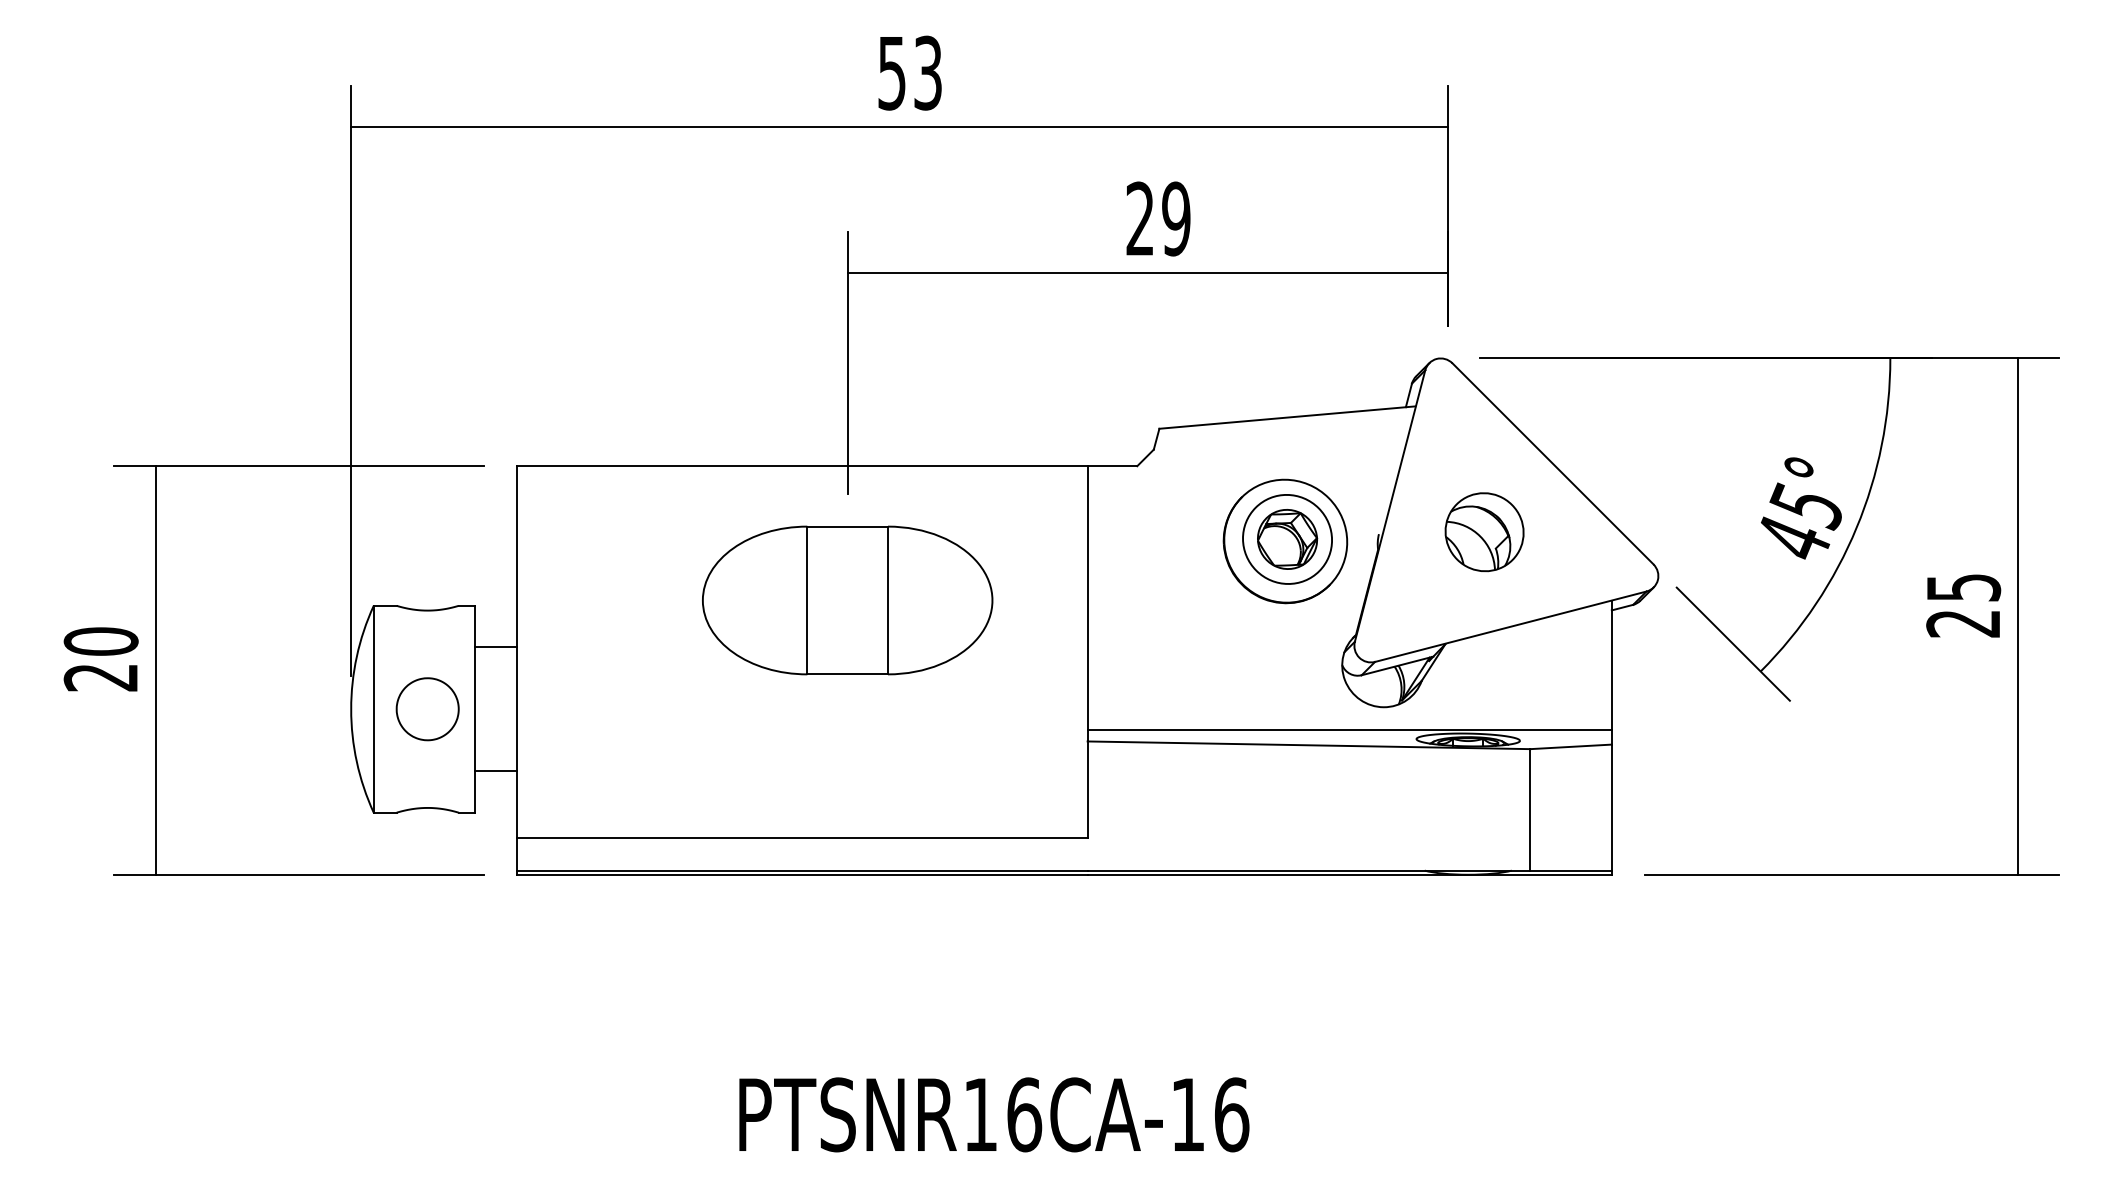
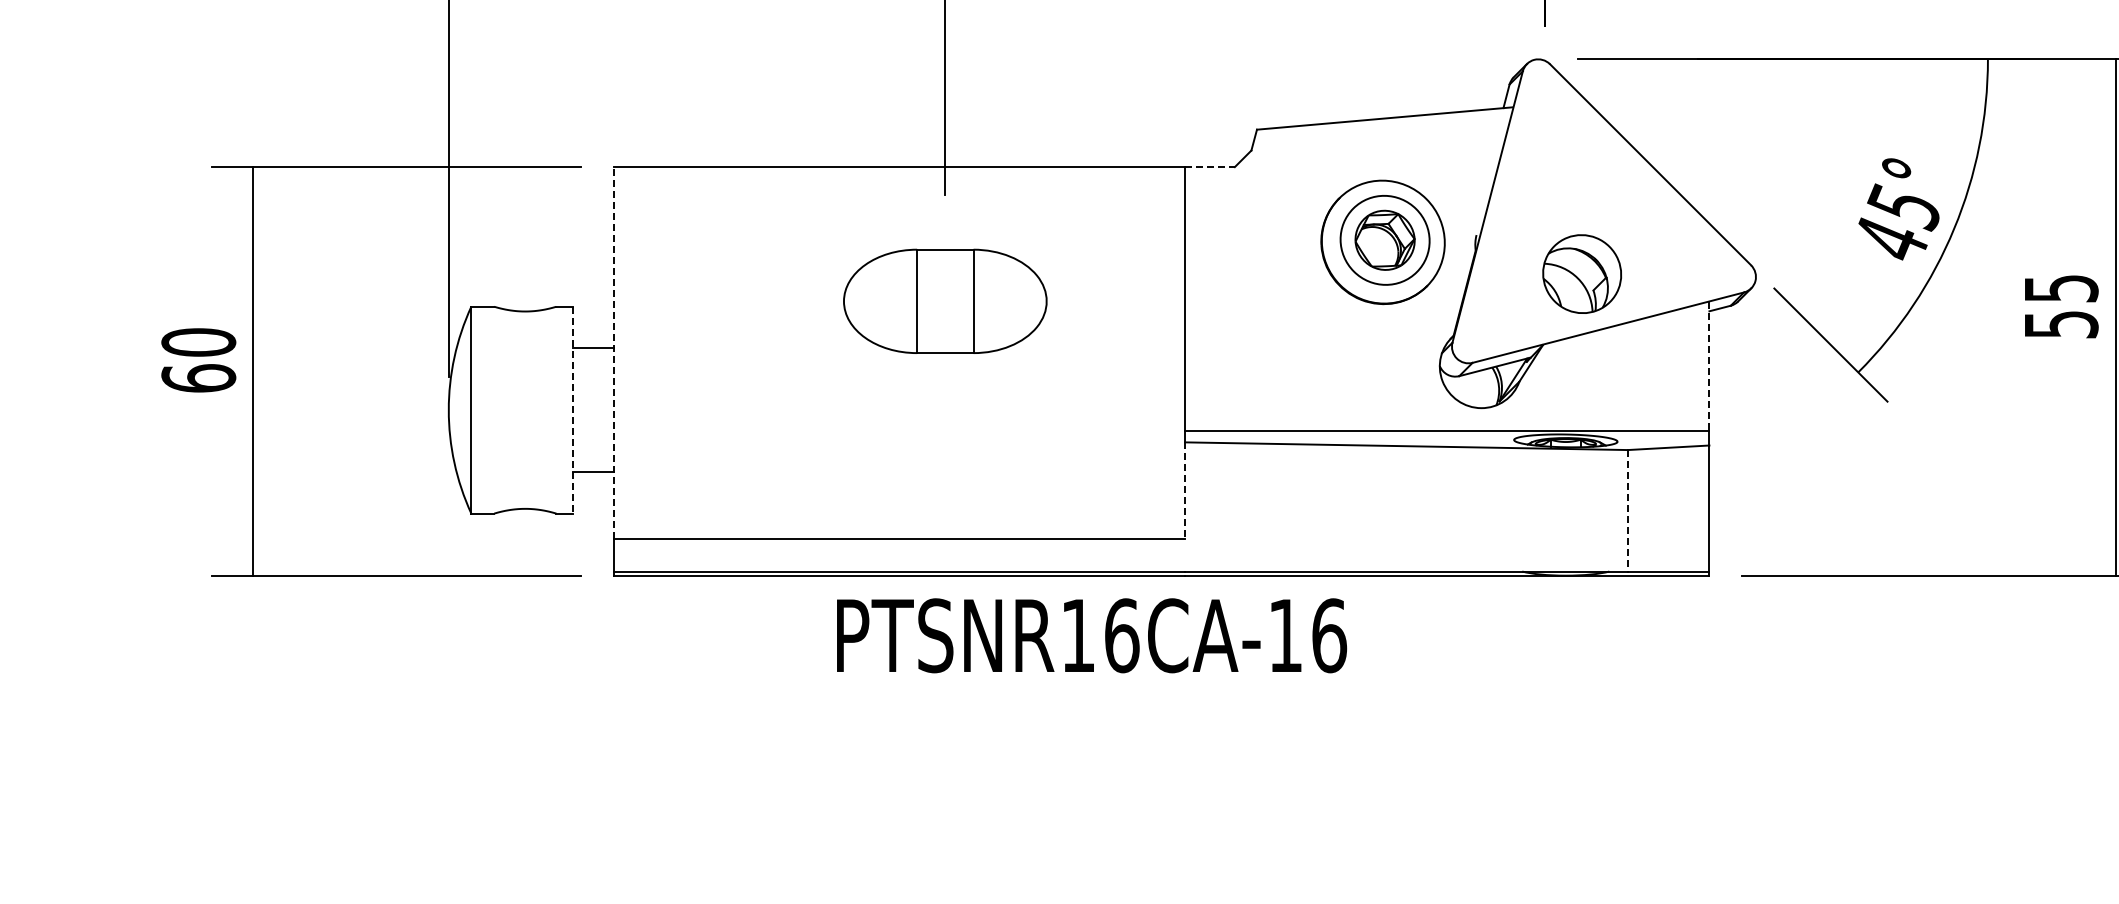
line: (1112, 466) -> (1210, 167), solid -> dashed
part: (1484, 532) -> (1582, 274), moved
part: (847, 600) -> (945, 301), size x0.7
text: (1963, 623) -> (2061, 324), 25 -> 55
line: (516, 651) -> (614, 352), solid -> dashed
line: (1611, 665) -> (1709, 366), solid -> dashed
text: (100, 677) -> (198, 378), 20 -> 60
part: (427, 709) -> (525, 410), removed
line: (475, 709) -> (573, 410), solid -> dashed
line: (1087, 790) -> (1185, 491), solid -> dashed
line: (1530, 809) -> (1628, 510), solid -> dashed
text: (994, 1114) -> (1092, 635), moved

